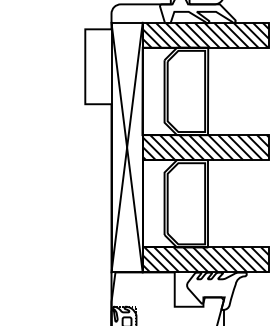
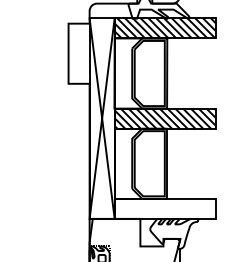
hatch: (204, 259) -> (164, 208), removed

